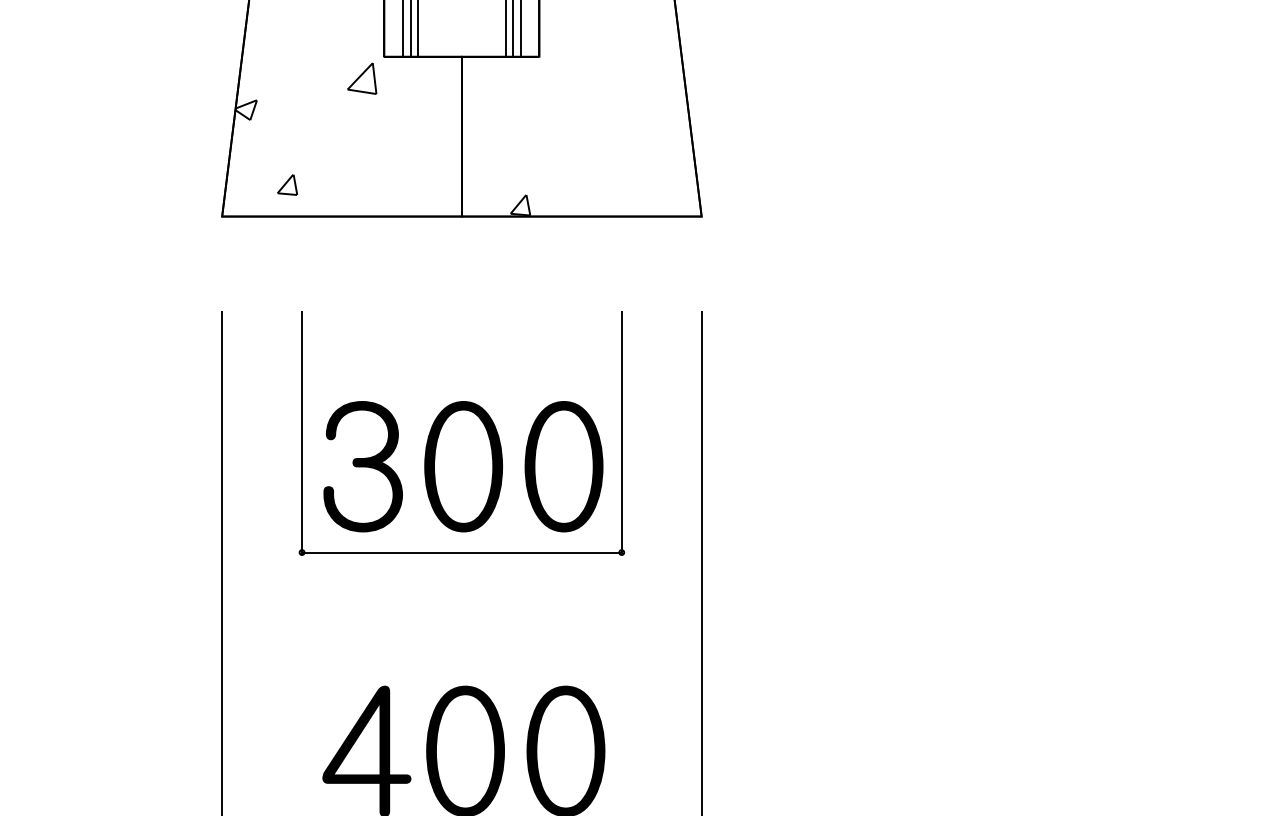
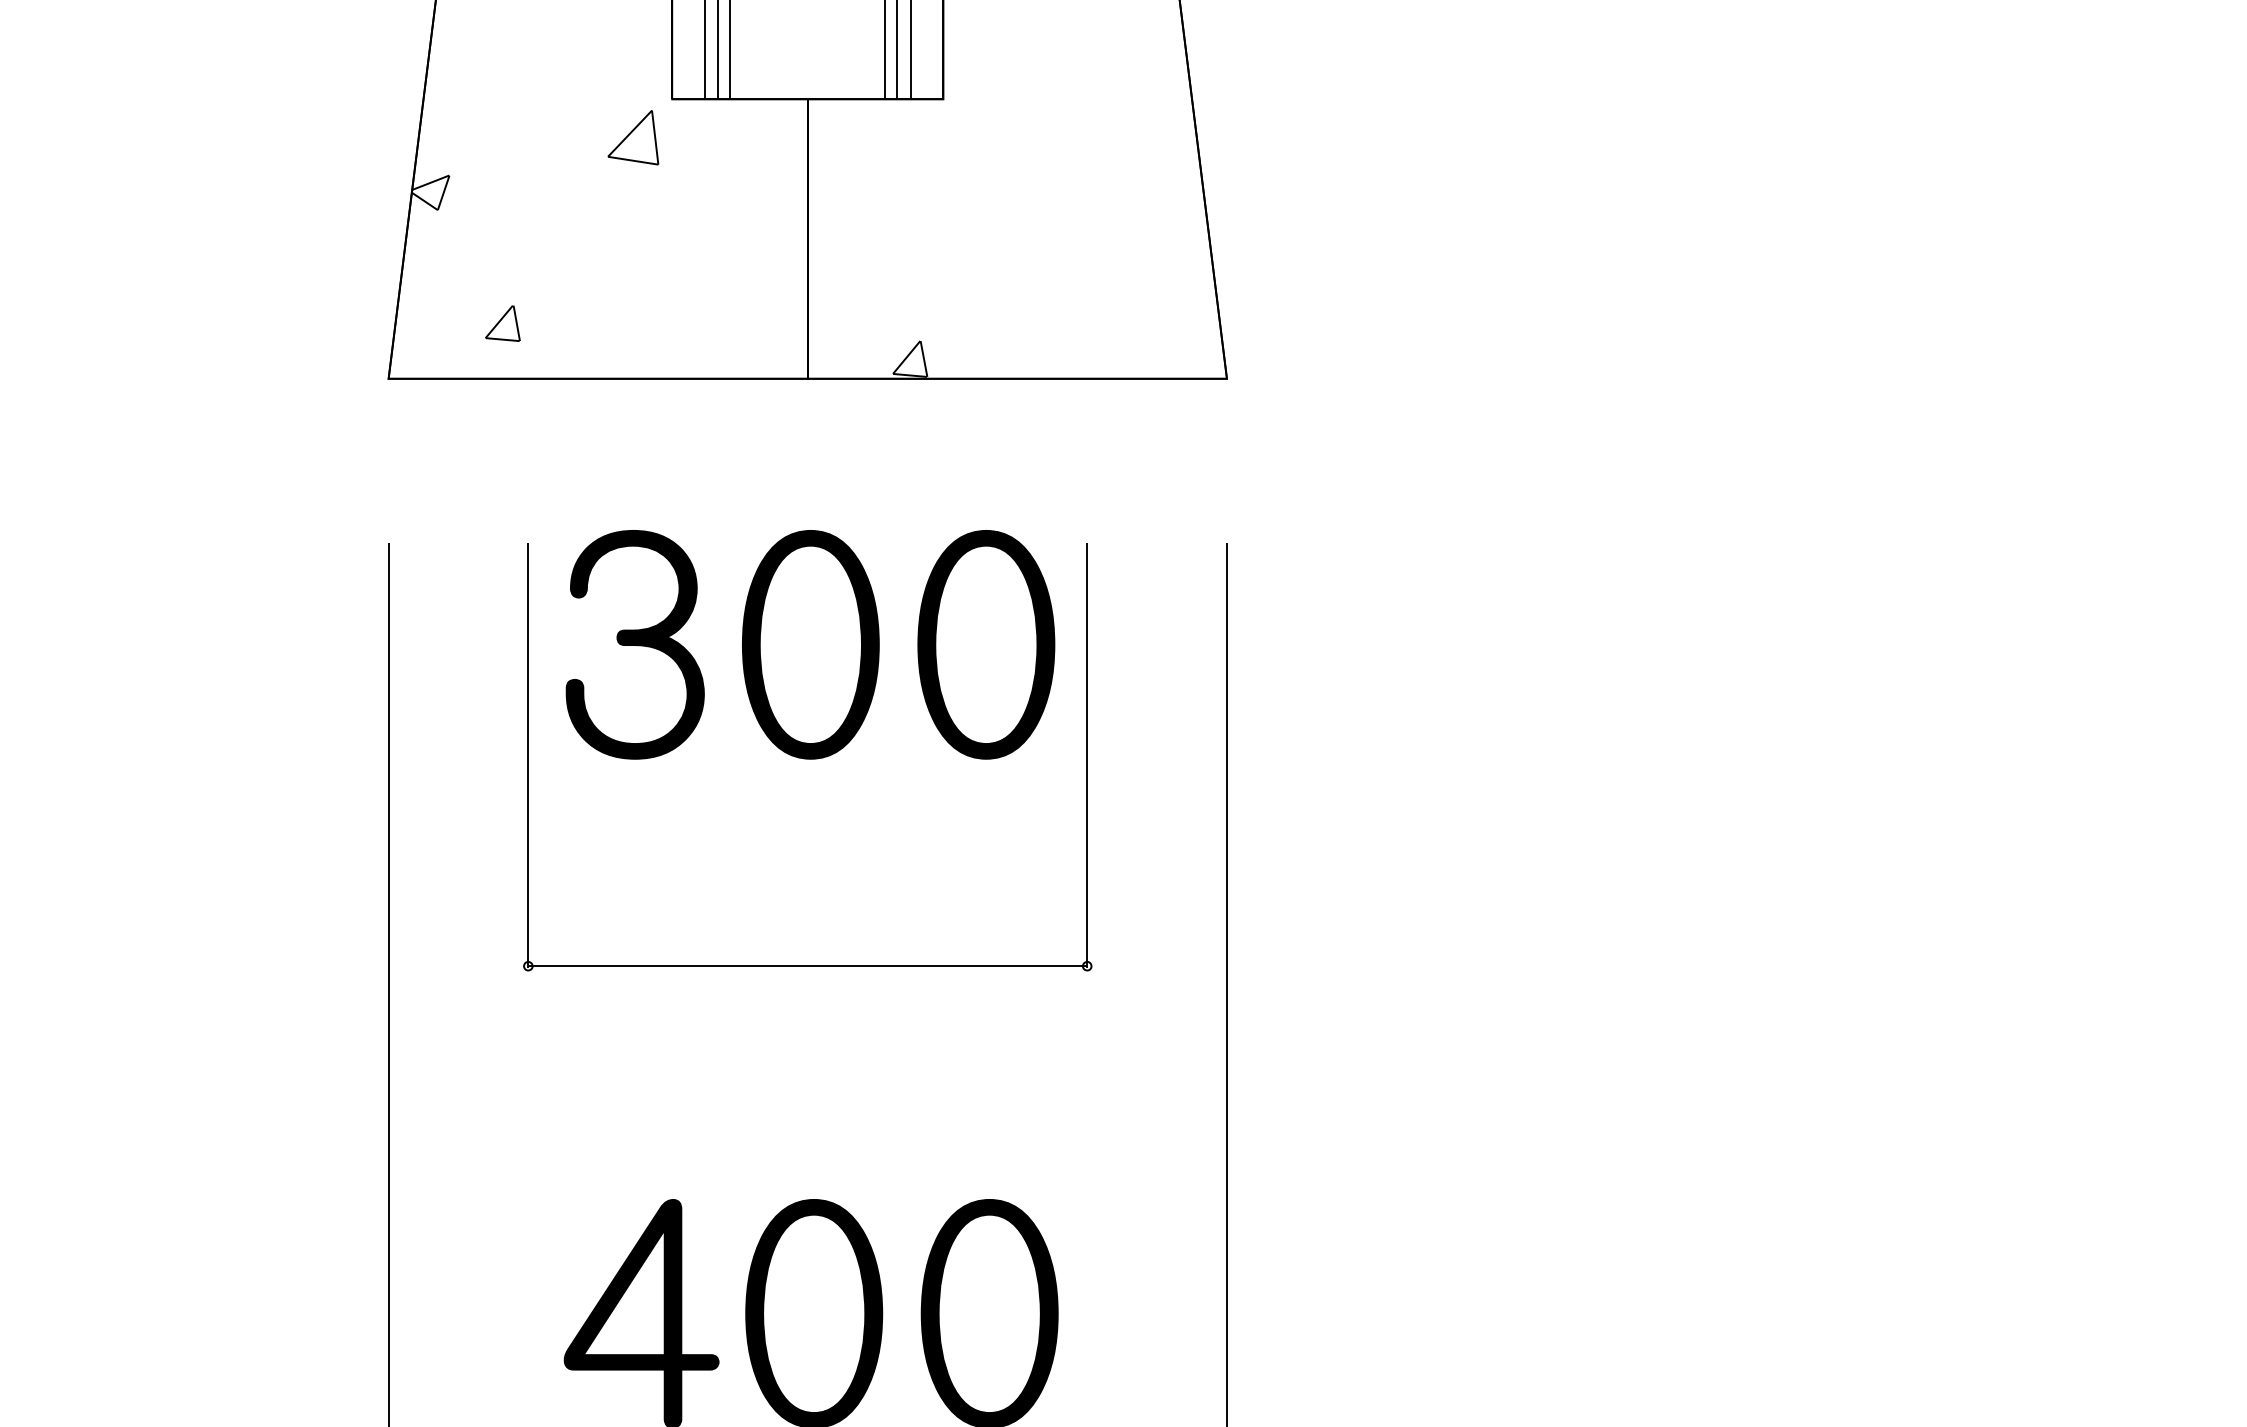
text: (463, 466) -> (810, 644), moved

